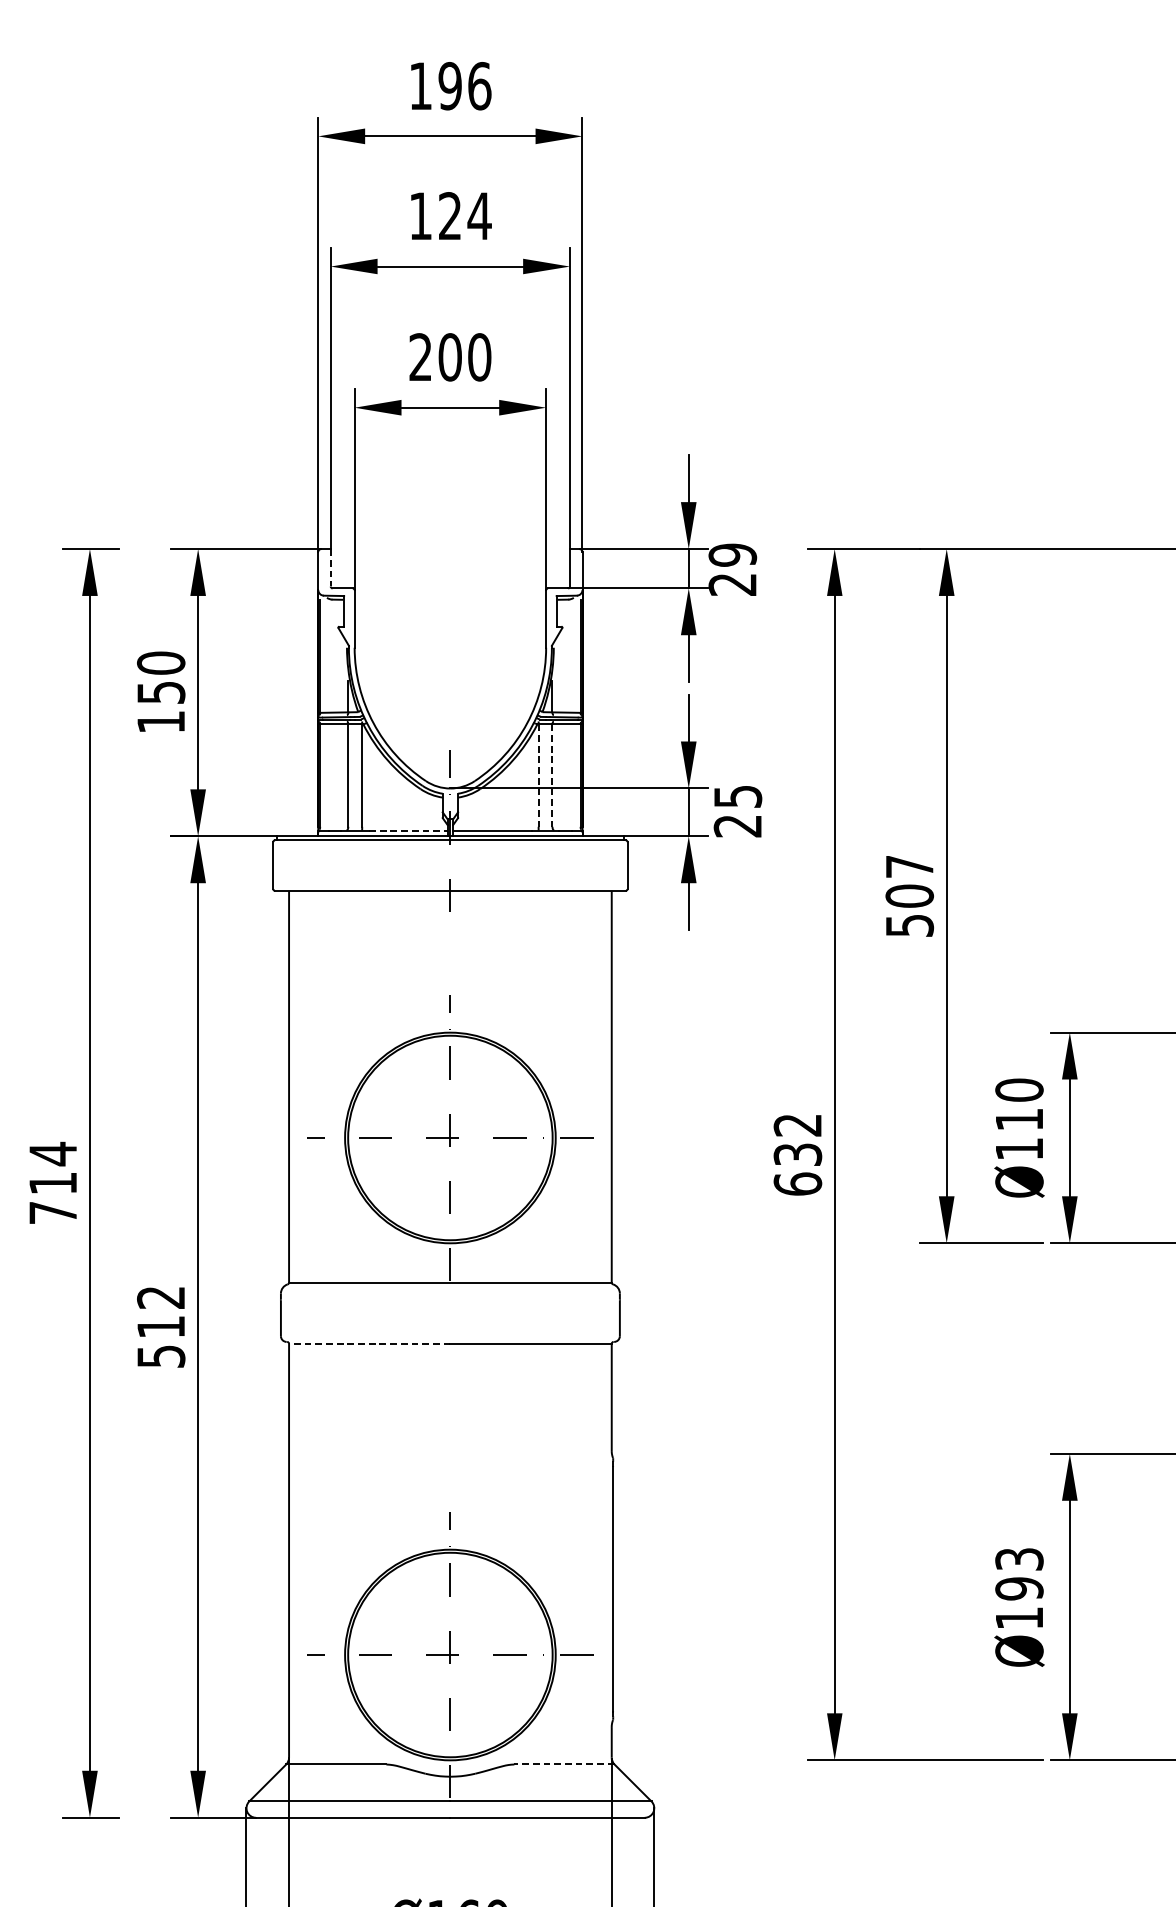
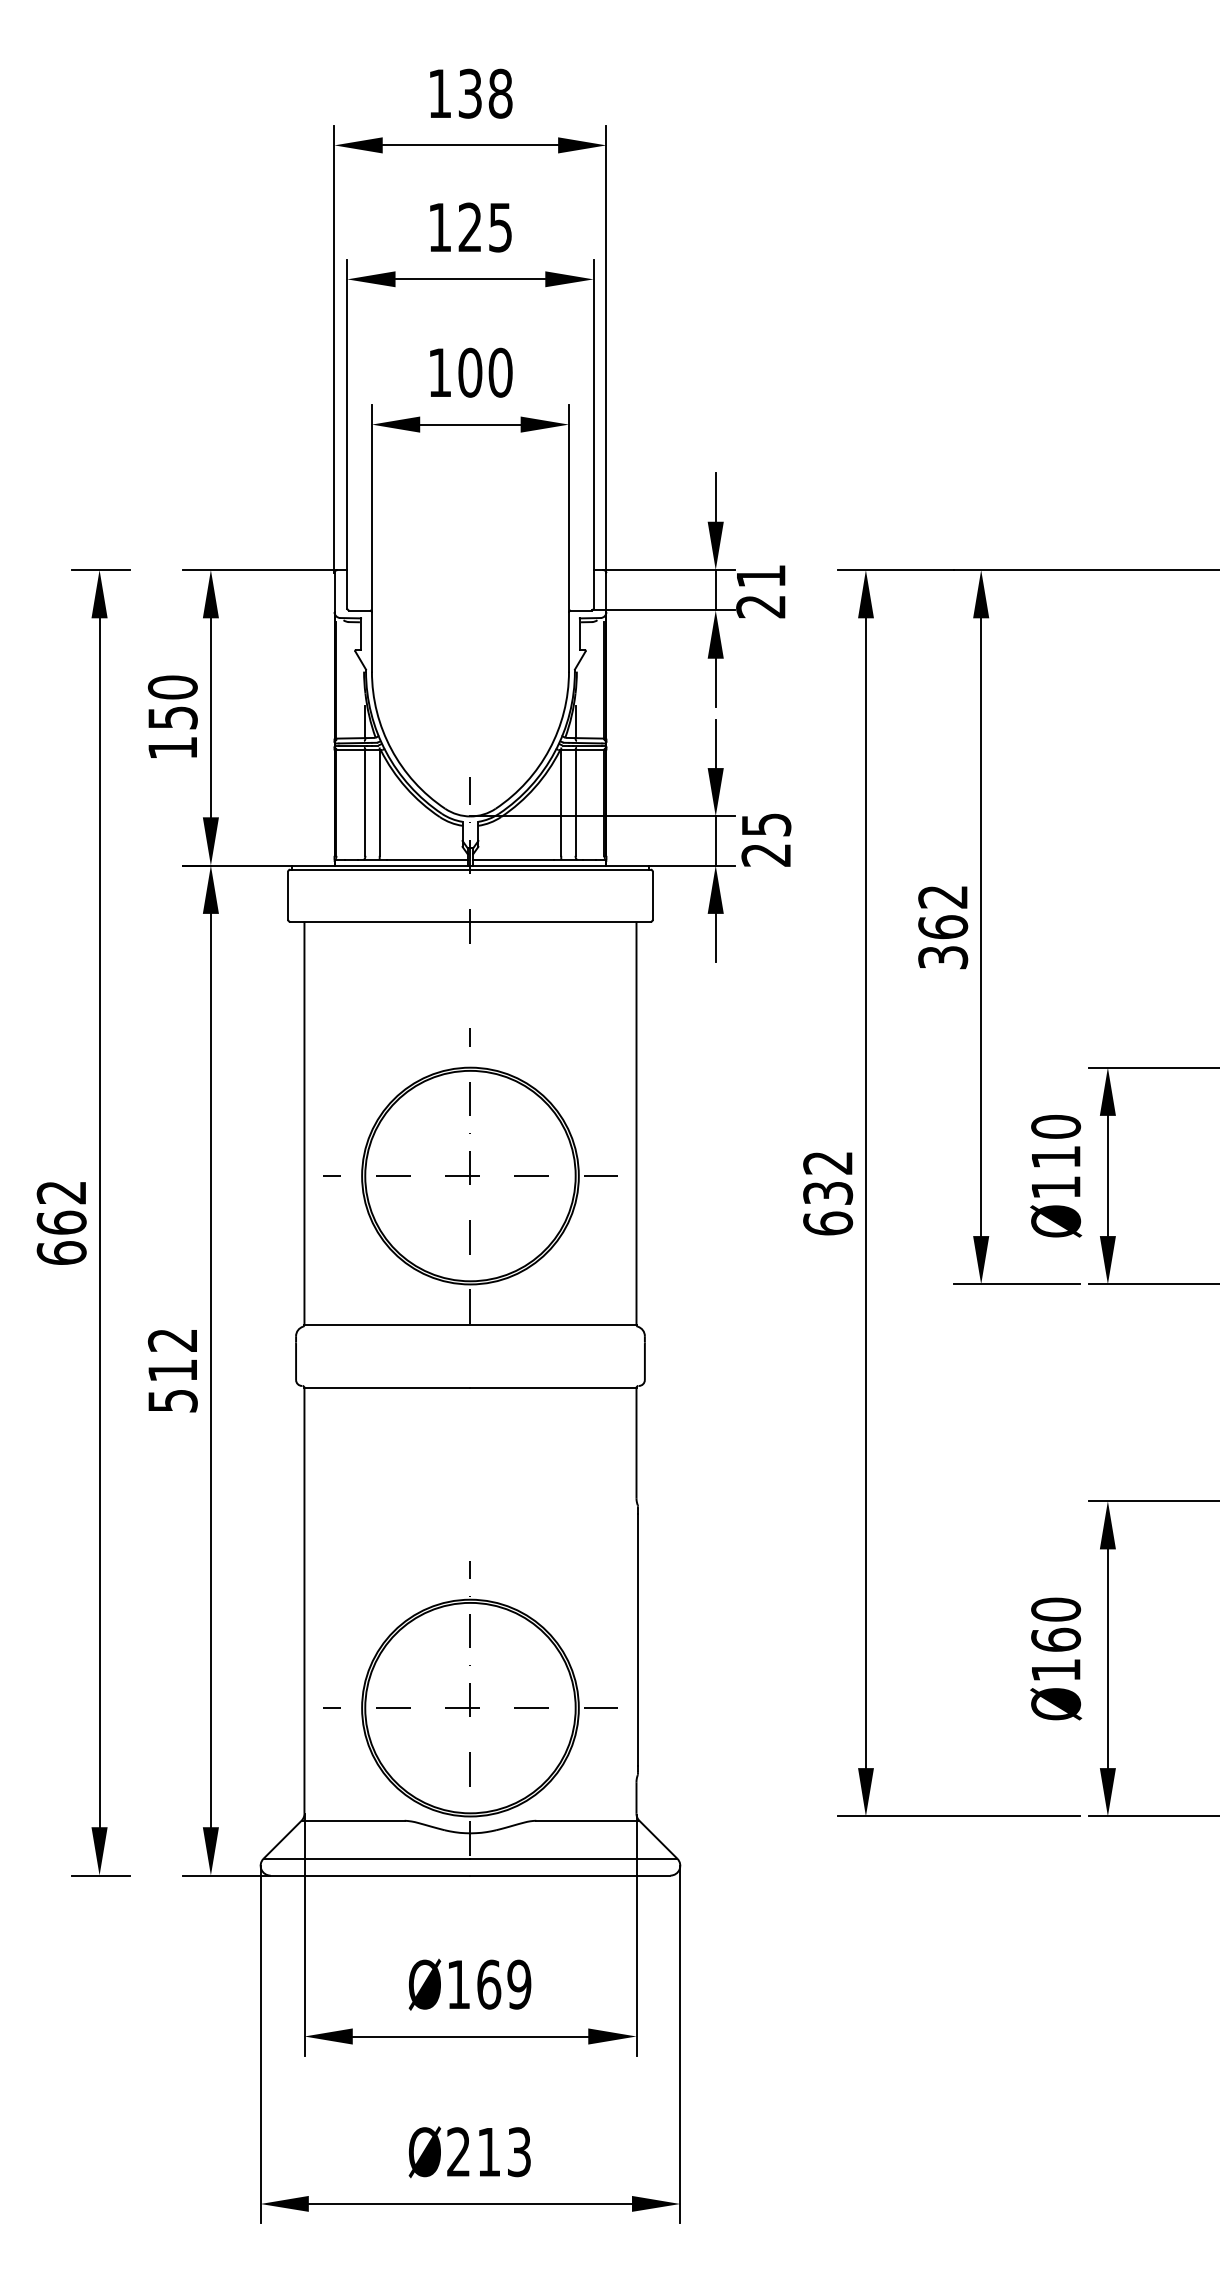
text: (464, 85) -> (485, 93), 196 -> 138
text: (479, 216) -> (500, 227), 124 -> 125
text: (420, 356) -> (439, 371), 200 -> 100
text: (733, 555) -> (761, 576), 29 -> 21
line: (330, 567) -> (347, 589), dashed -> solid
line: (538, 775) -> (561, 803), dashed -> solid
line: (552, 775) -> (575, 803), dashed -> solid
line: (408, 830) -> (427, 859), dashed -> solid
text: (910, 895) -> (943, 926), 507 -> 362
text: (52, 1183) -> (61, 1222), 714 -> 662
line: (368, 1343) -> (386, 1387), dashed -> solid
text: (1019, 1573) -> (1056, 1624), Ø193 -> Ø160
line: (564, 1764) -> (587, 1820), dashed -> solid

